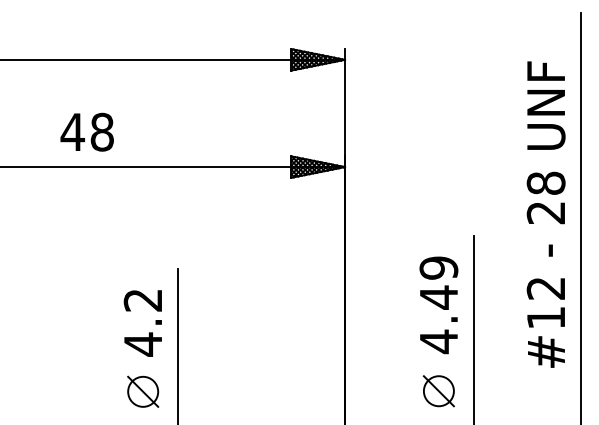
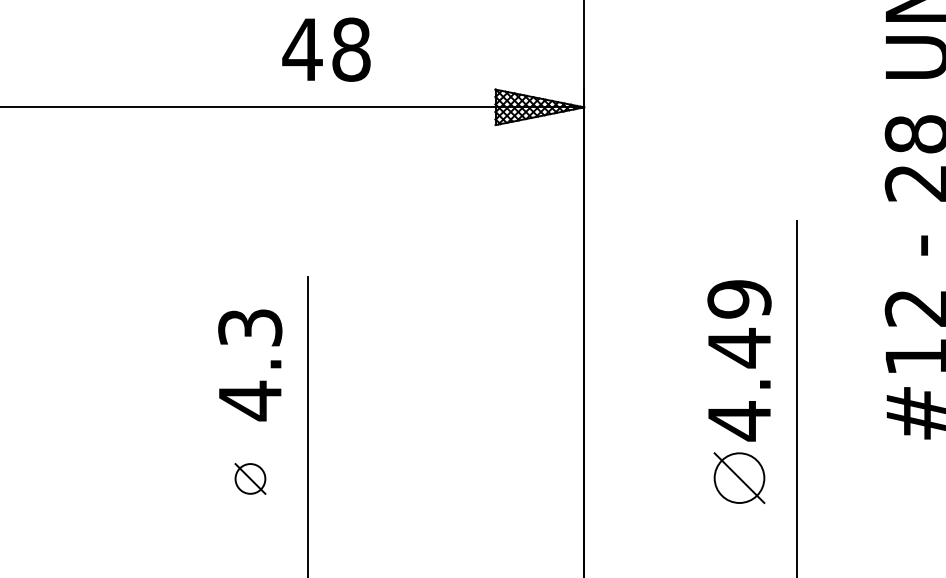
text: (86, 131) -> (325, 48), moved
text: (143, 300) -> (250, 328), 4.2 -> 4.3
text: (438, 305) -> (738, 361), moved
part: (143, 391) -> (250, 478), size x0.6

